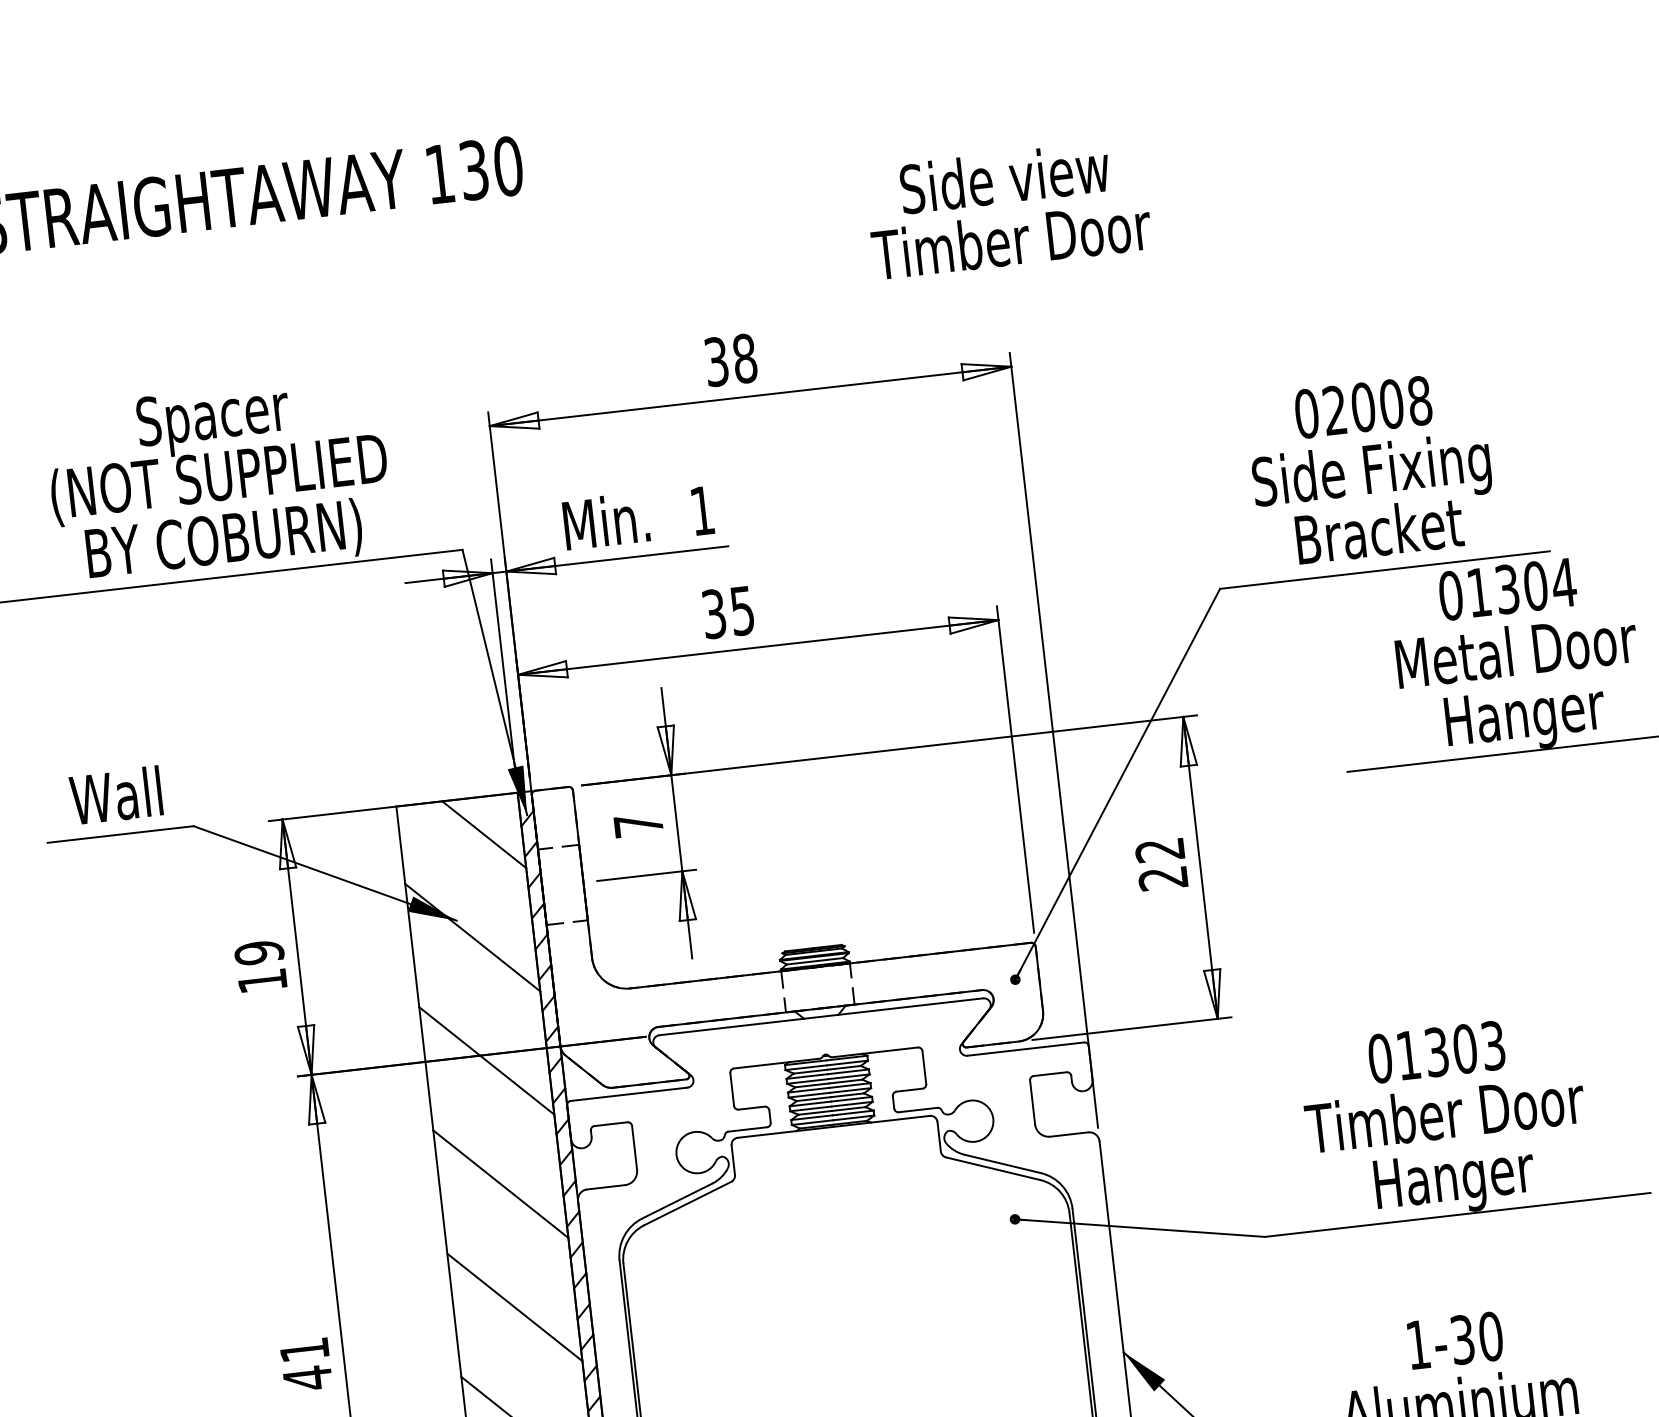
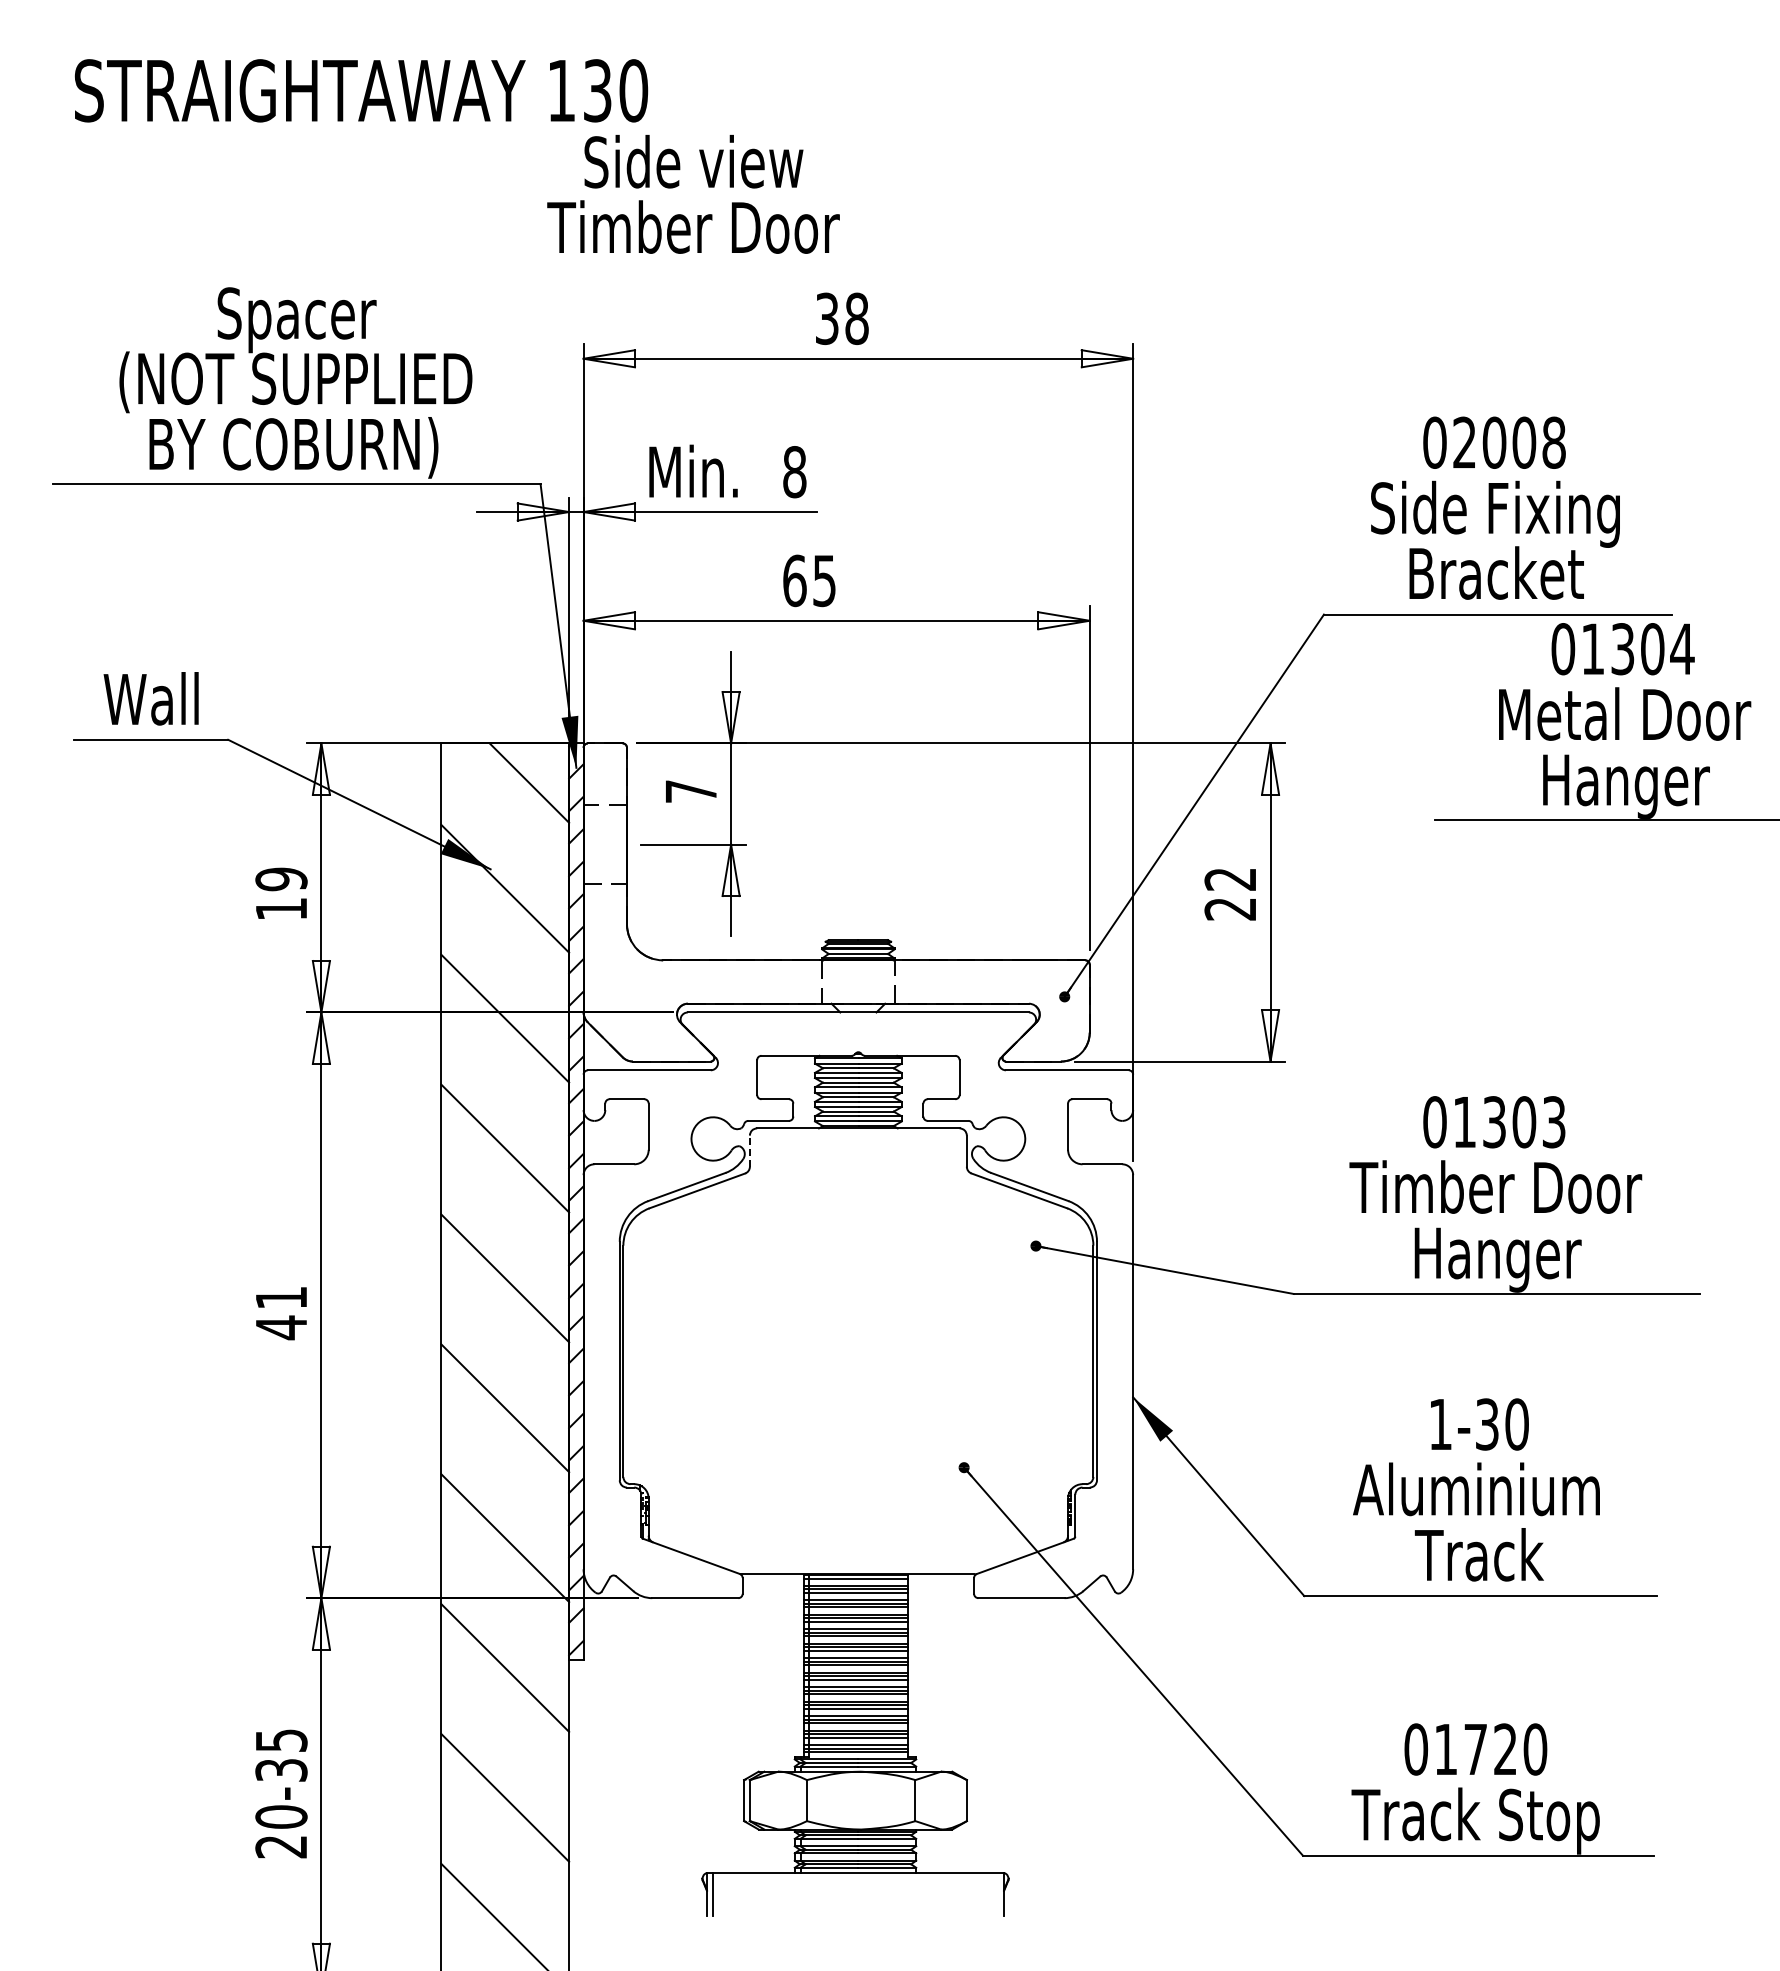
text: (1008, 209) -> (693, 194), moved
text: (702, 511) -> (794, 472), 1 -> 8
text: (713, 613) -> (794, 580), 35 -> 65
line: (732, 1160) -> (749, 1151), solid -> dashed

